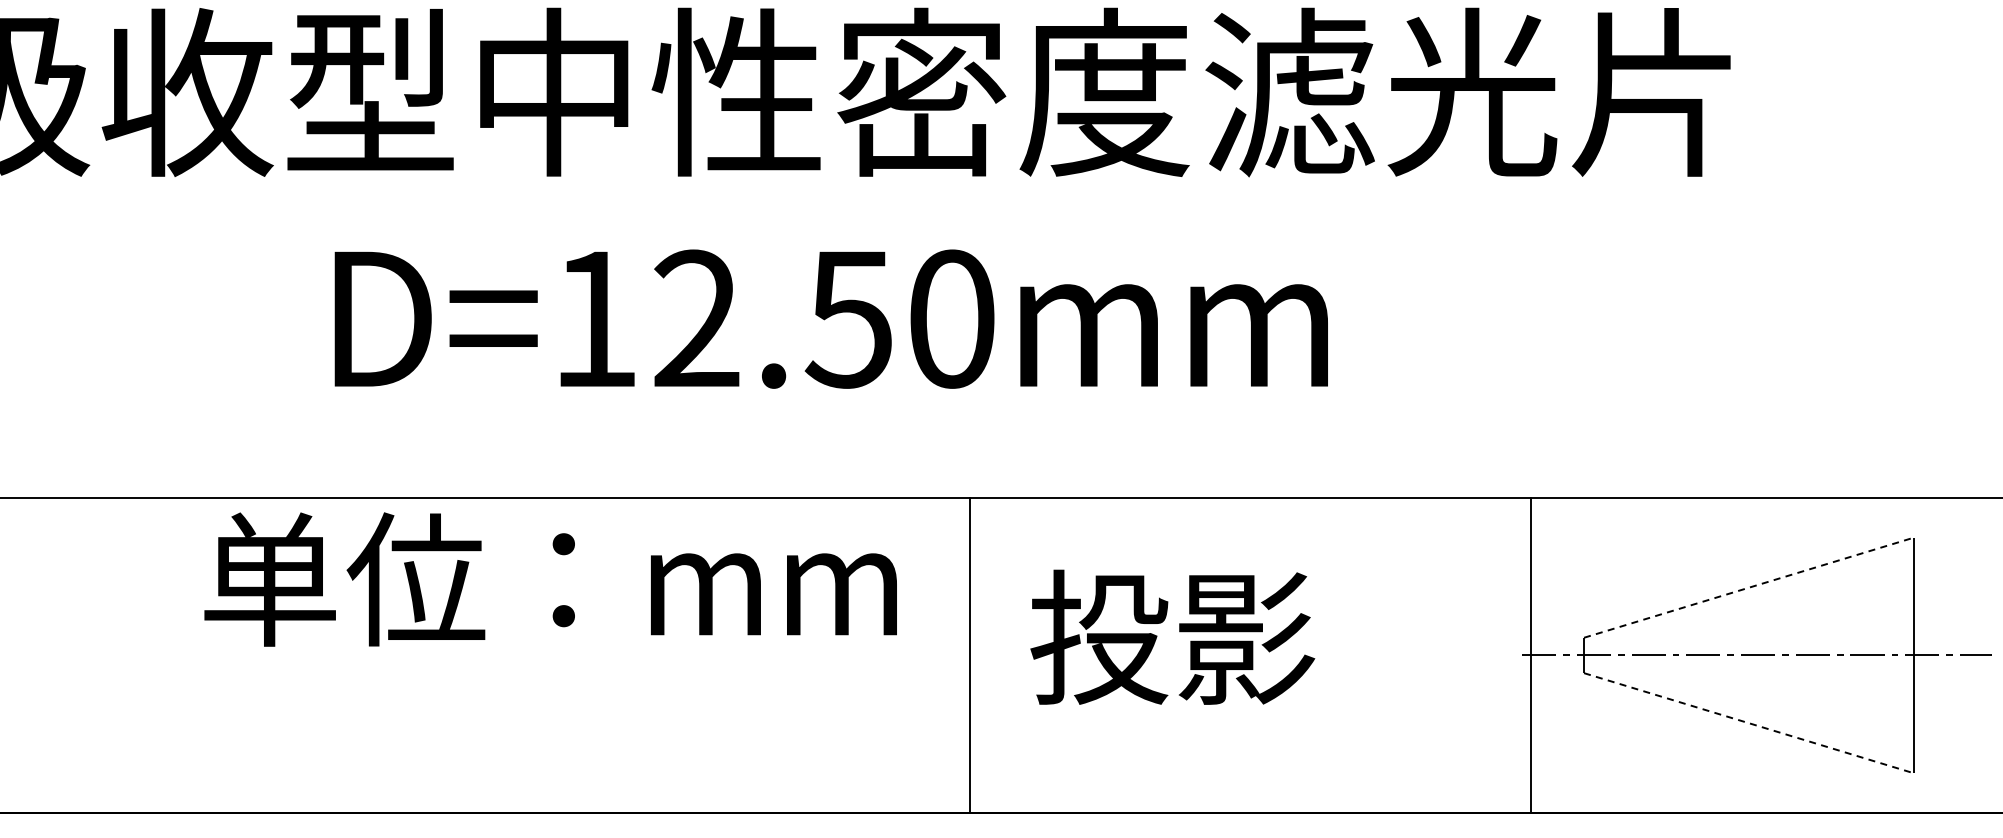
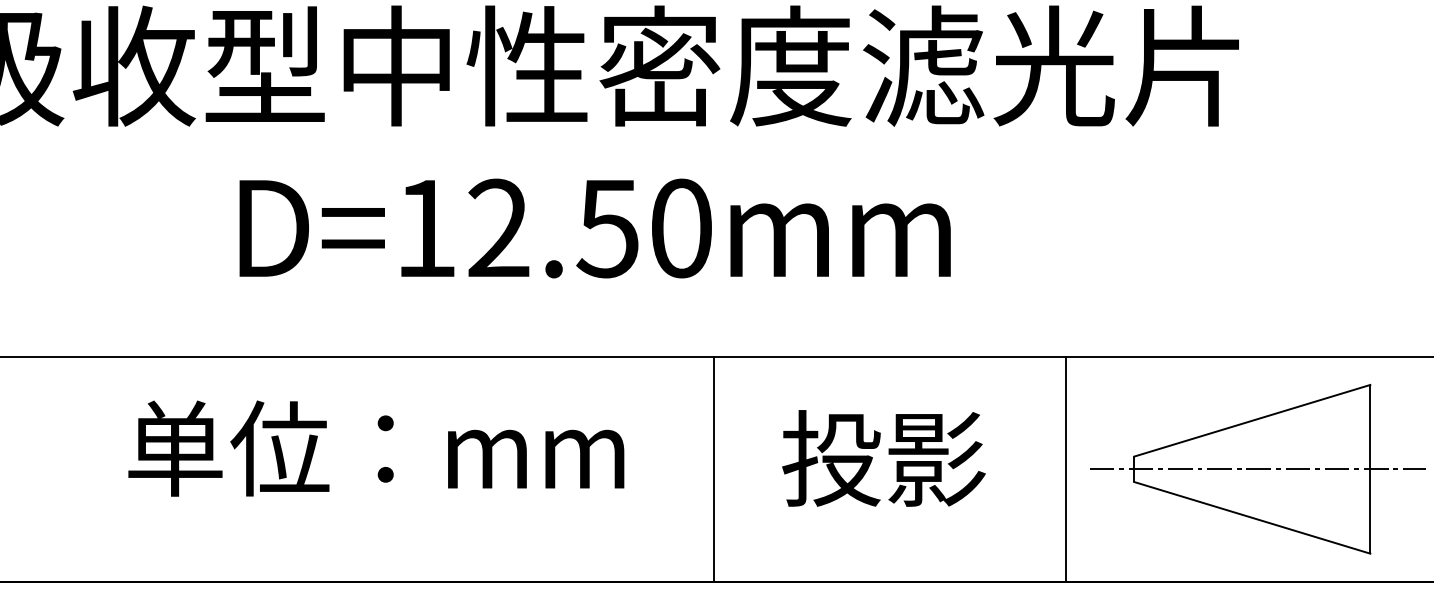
text: (550, 579) -> (376, 448), moved
line: (1749, 587) -> (1252, 420), dashed -> solid
text: (1172, 636) -> (883, 457), moved
line: (970, 655) -> (714, 469), moved
line: (1531, 655) -> (1066, 469), moved
line: (1749, 723) -> (1252, 518), dashed -> solid

